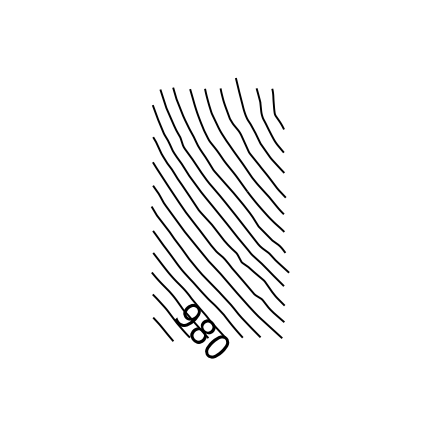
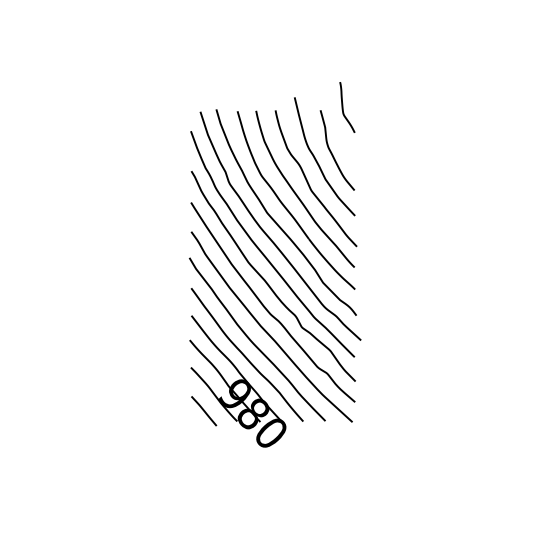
curve: (275, 109) -> (344, 107), moved

